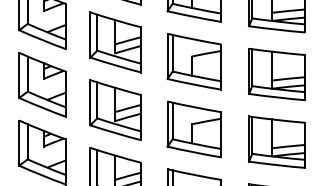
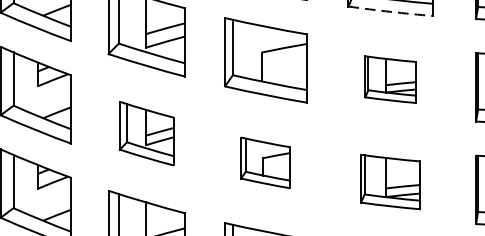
arc: (276, 29) -> (390, 11), solid -> dashed
part: (276, 74) -> (390, 79), size x0.6
part: (115, 109) -> (146, 132), size x0.7
part: (193, 129) -> (264, 162), size x0.6
part: (276, 141) -> (390, 181), size x0.7

